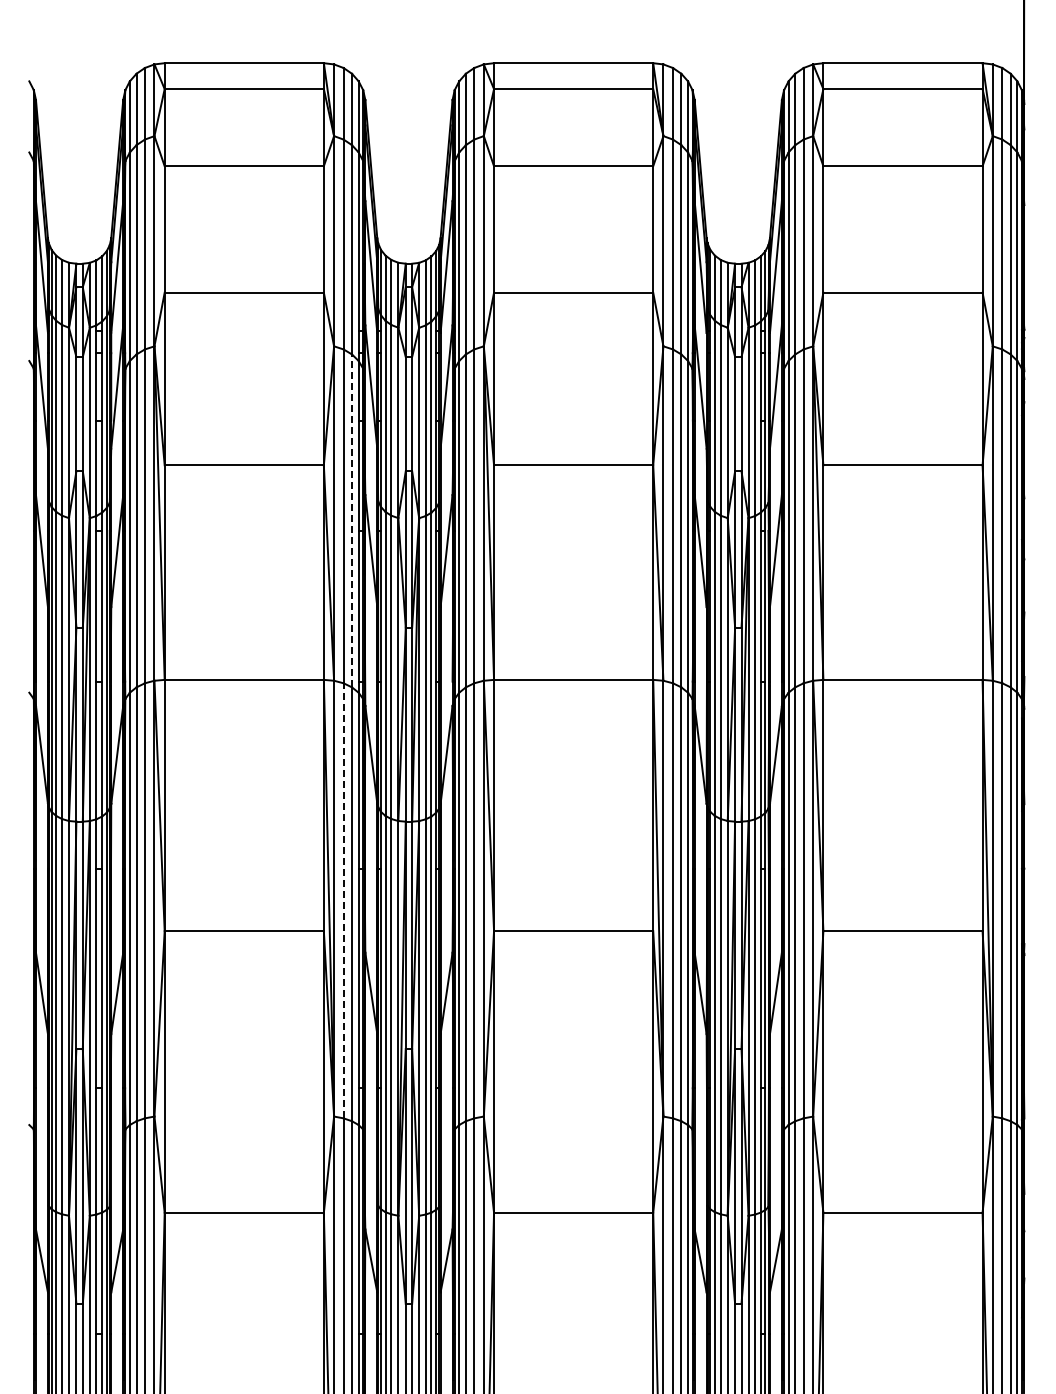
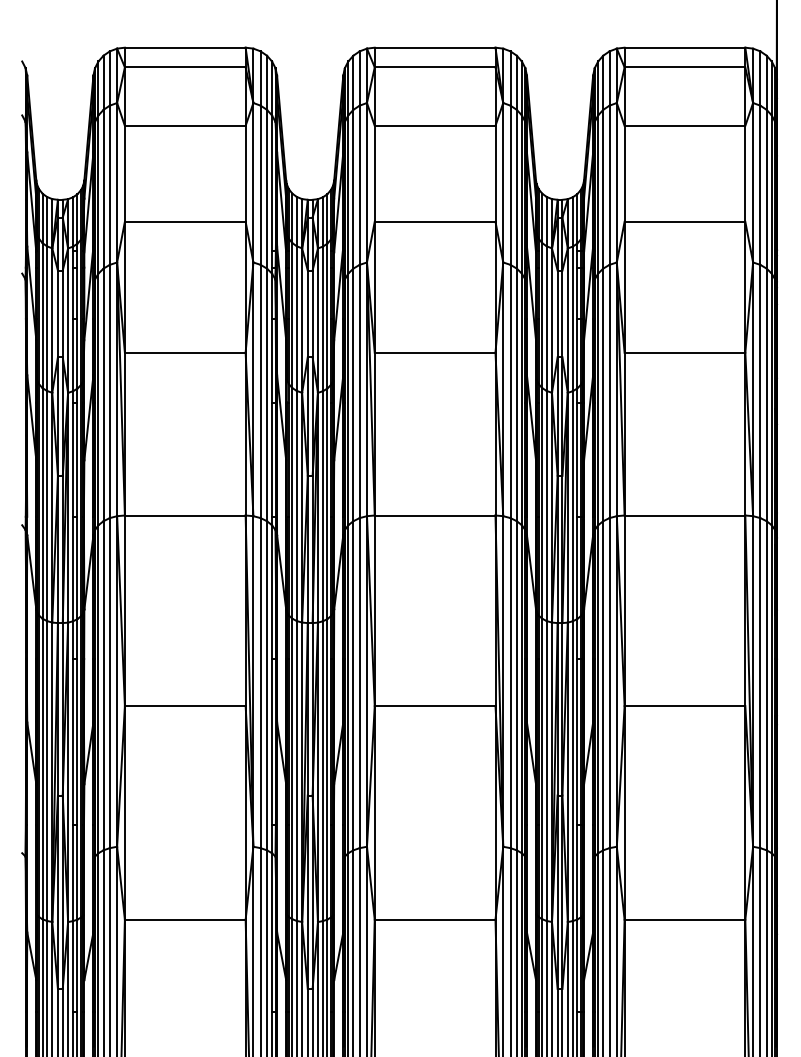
line: (352, 520) -> (267, 394), dashed -> solid
line: (343, 900) -> (260, 682), dashed -> solid

